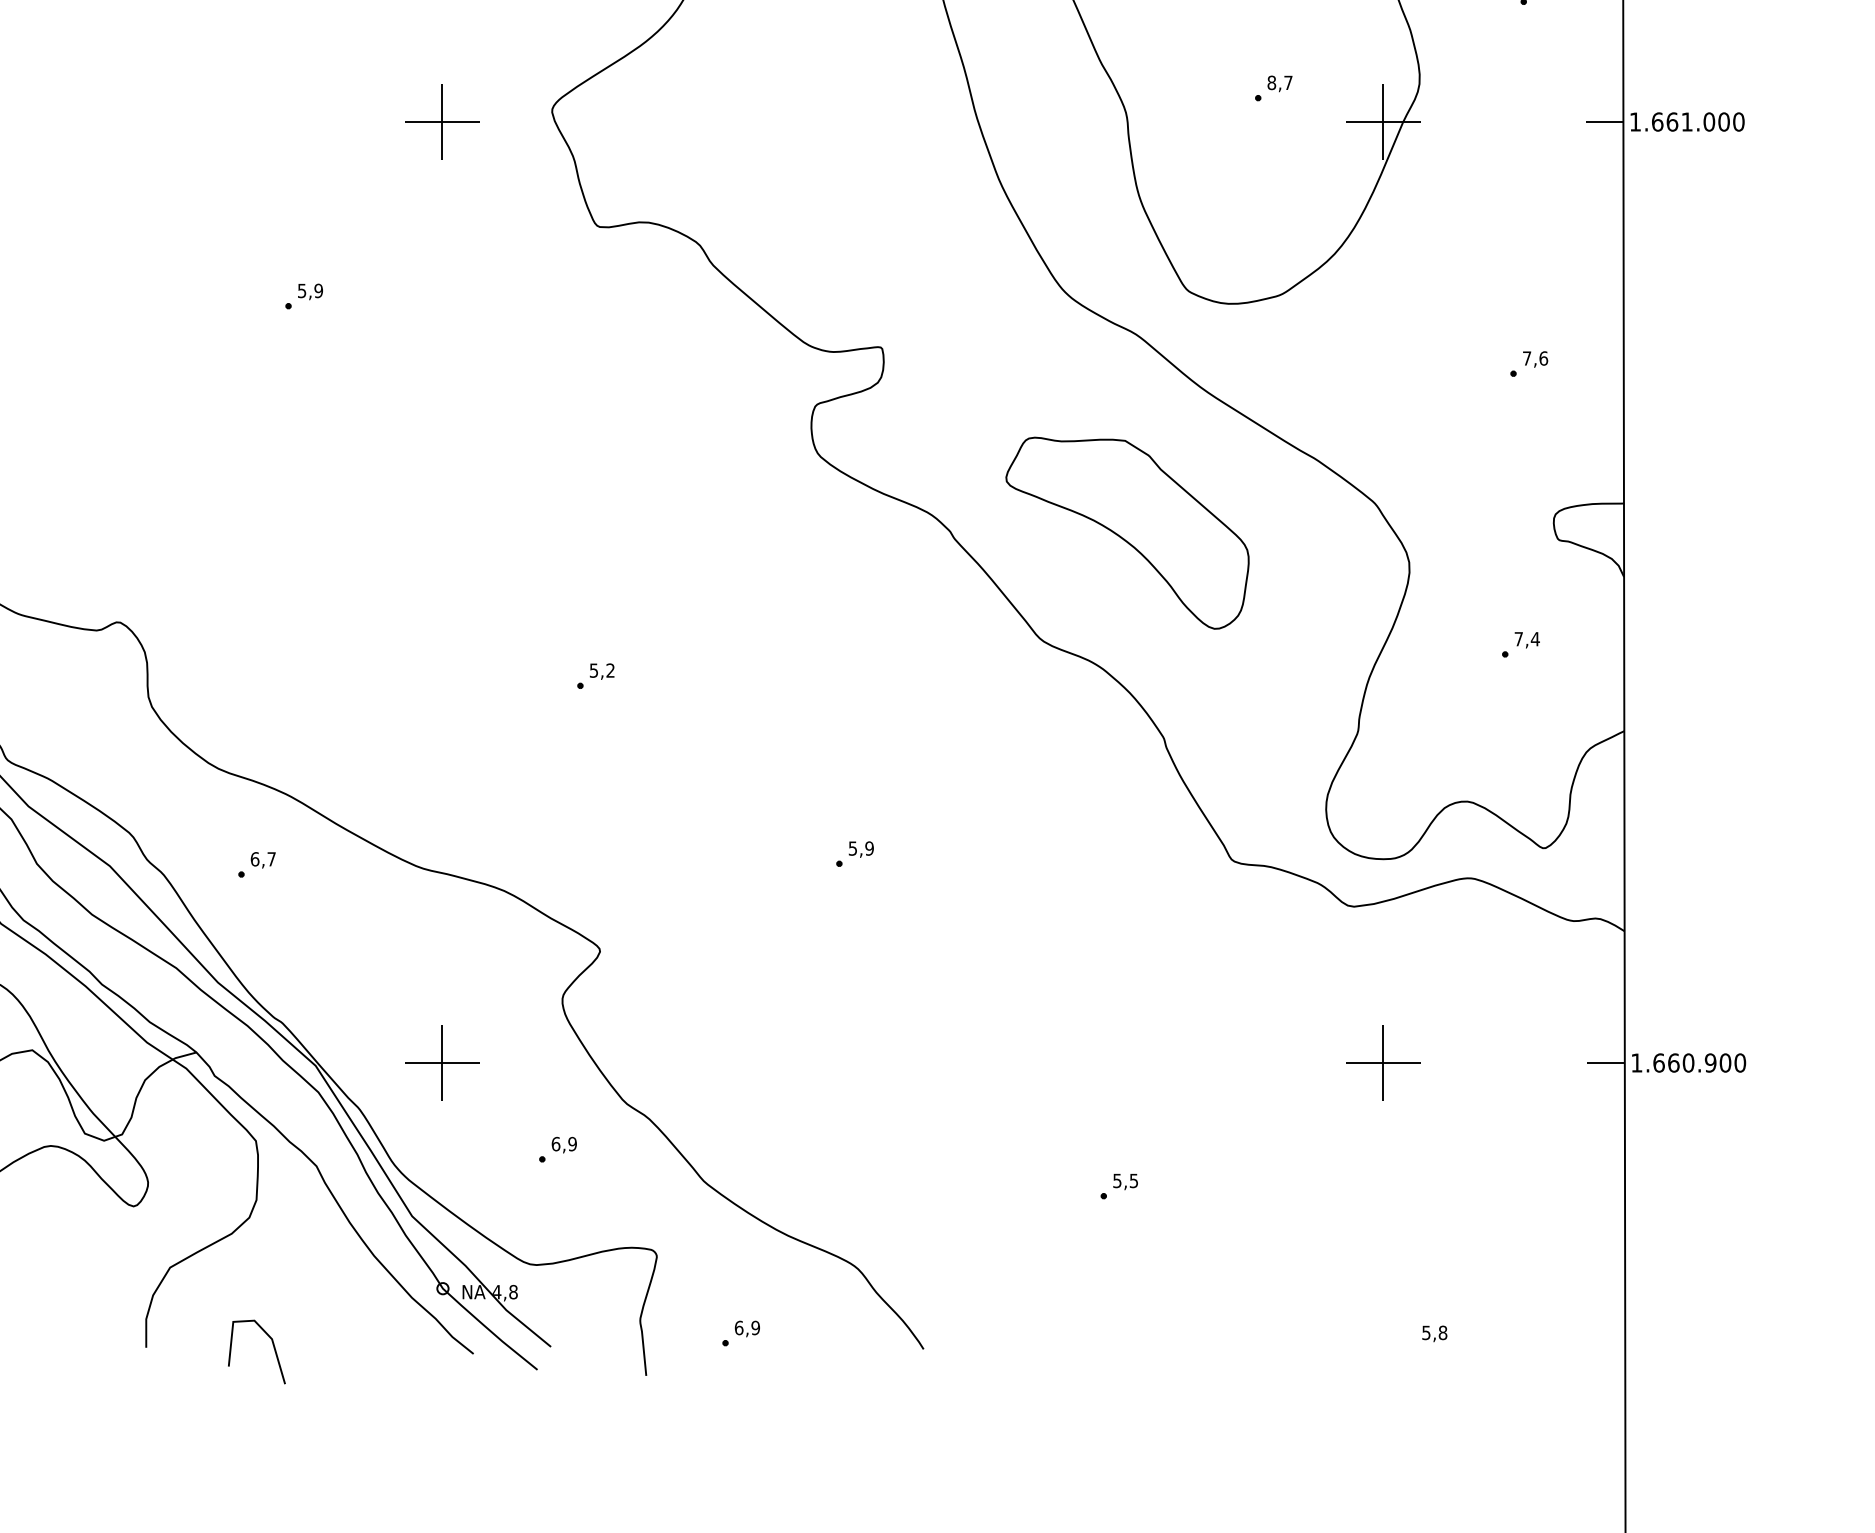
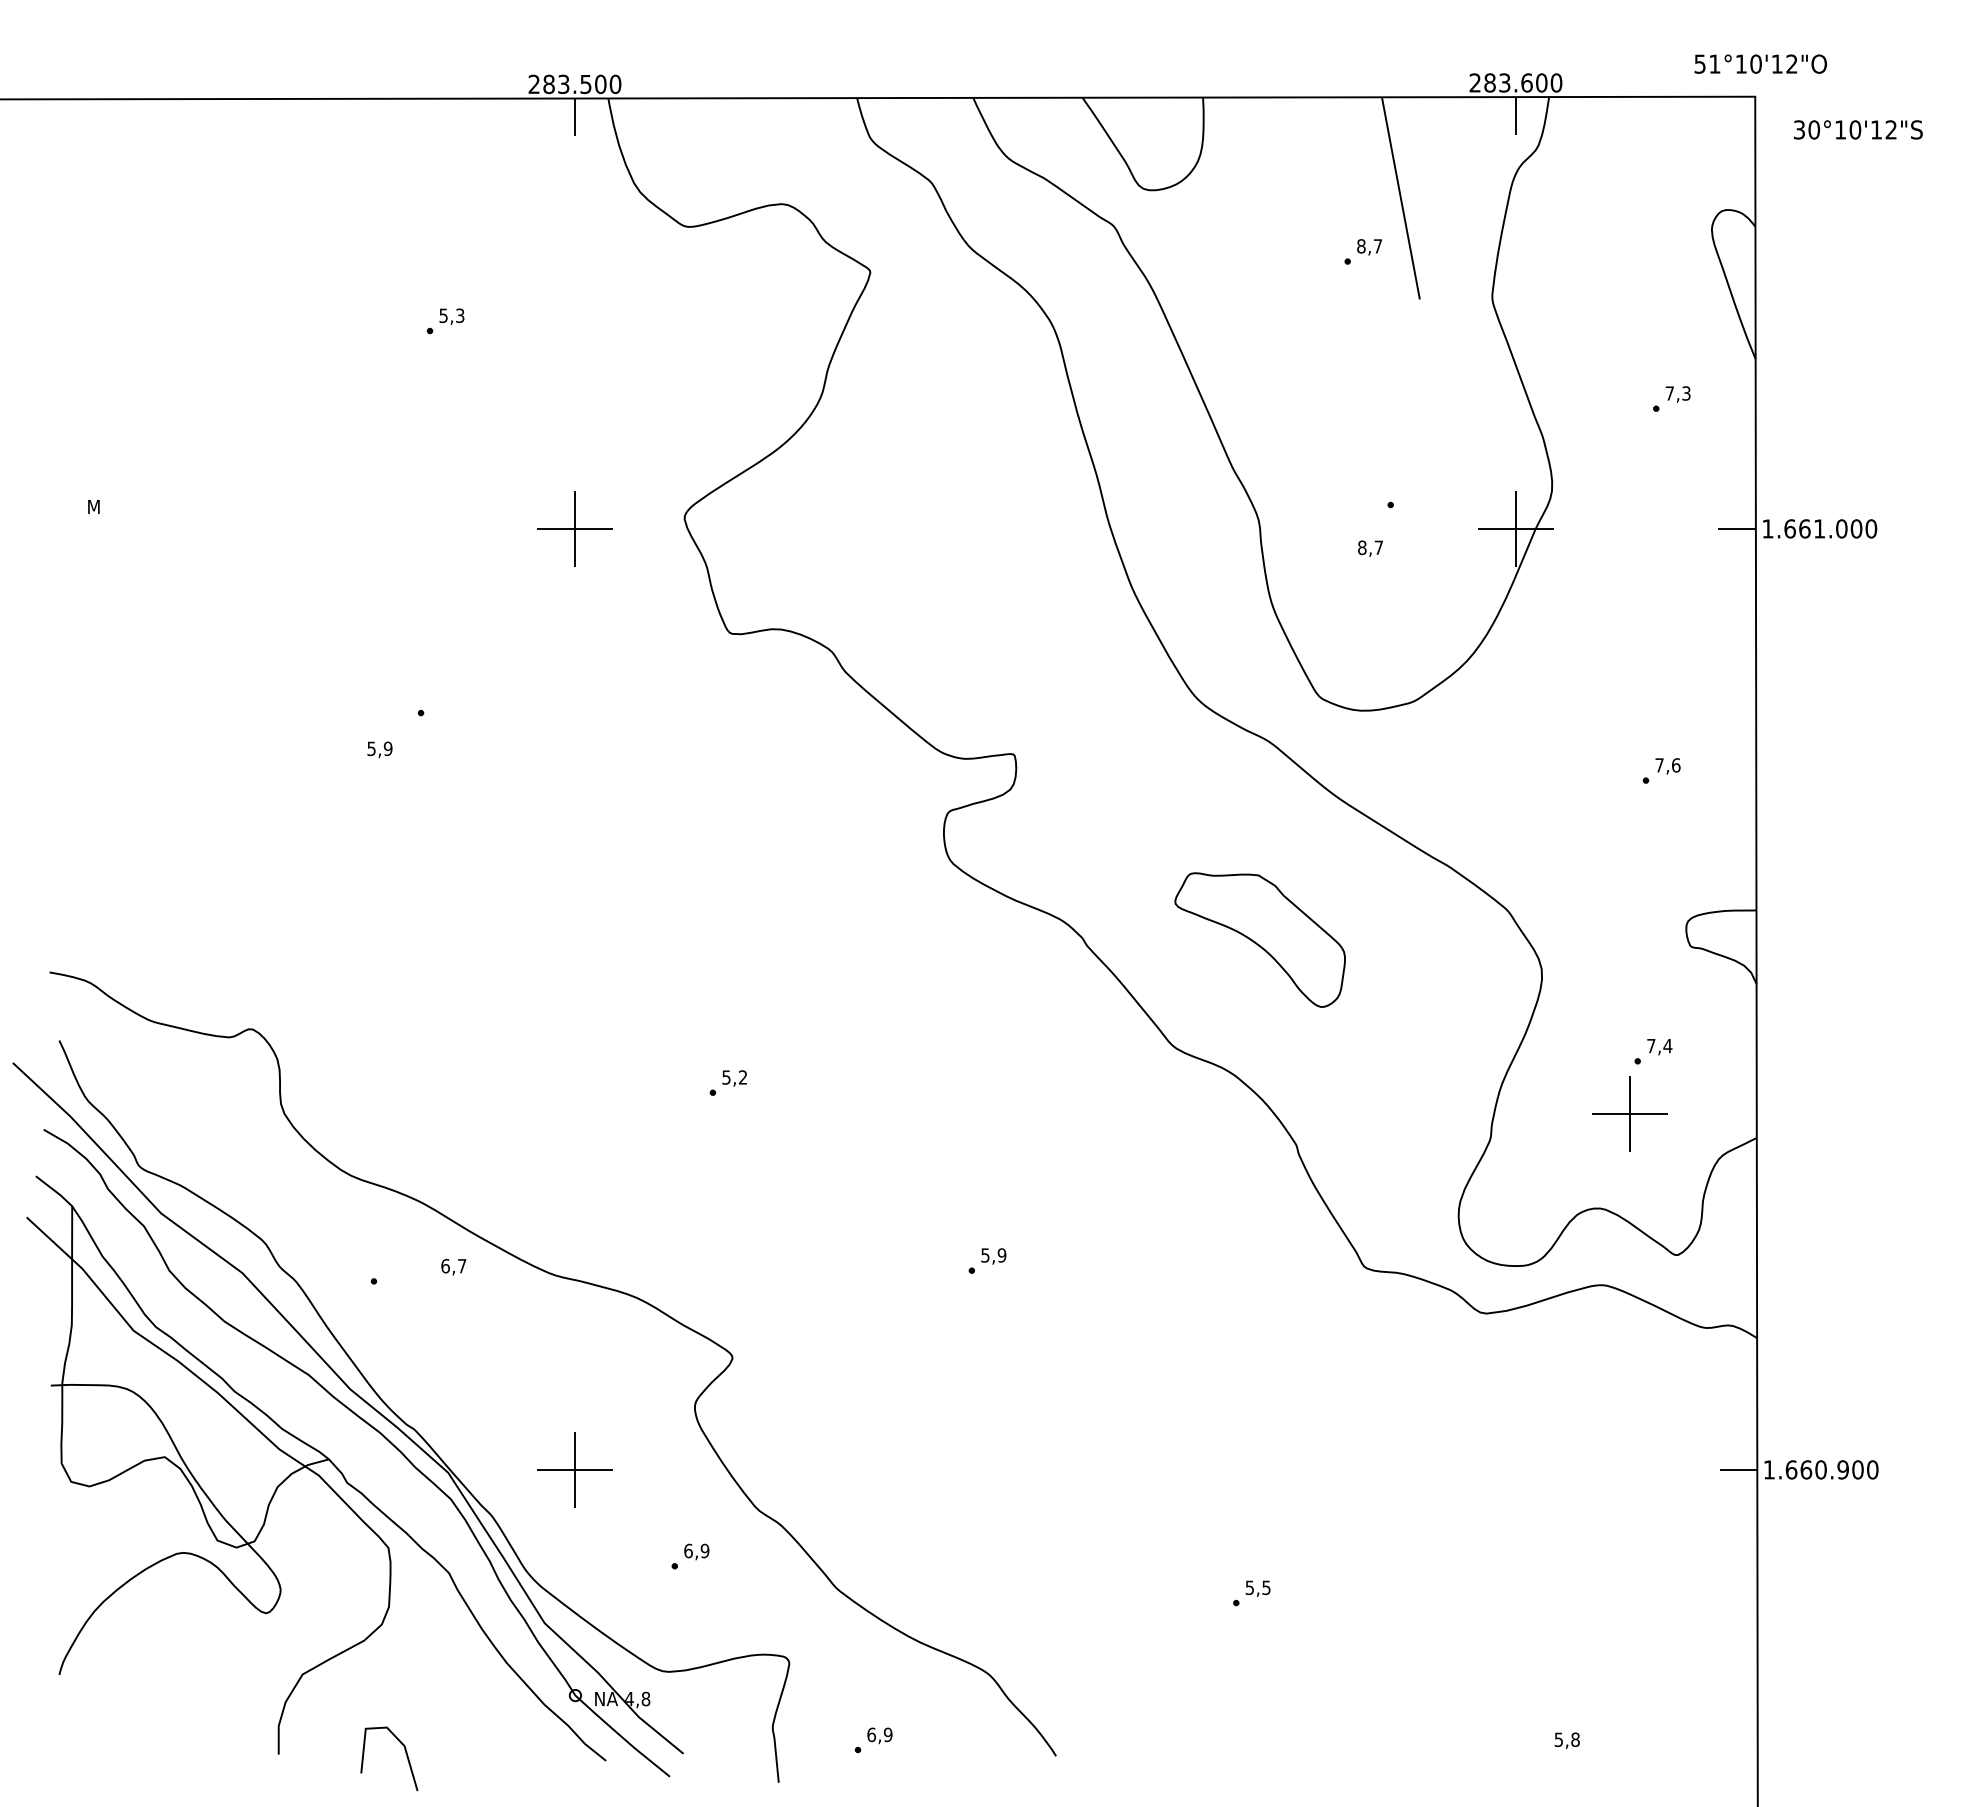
text: (1280, 83) -> (1370, 548), moved
text: (310, 291) -> (379, 749), moved
part: (1128, 532) -> (1260, 939), size x0.7
text: (263, 860) -> (453, 1267), moved
part: (1383, 1062) -> (1629, 1113), moved

